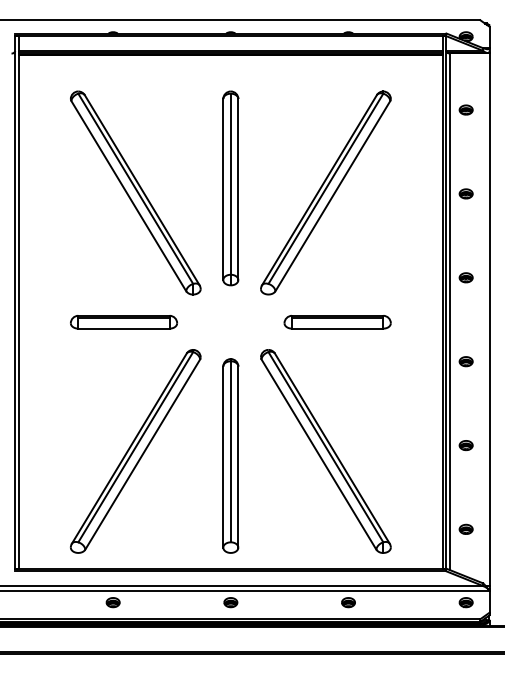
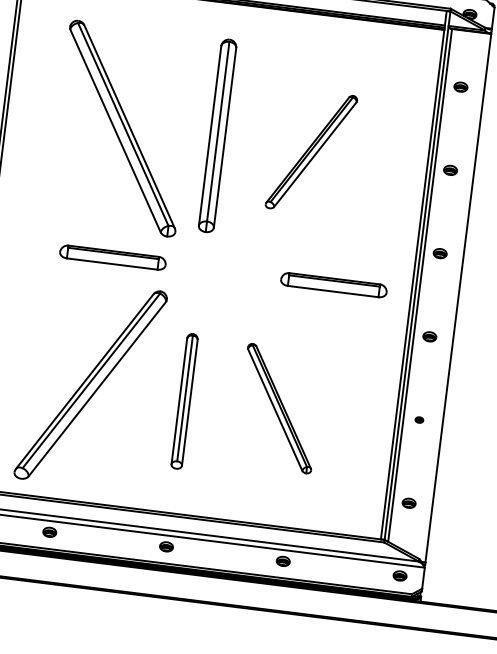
part: (325, 192) -> (311, 151), size x0.6
part: (123, 322) -> (112, 257), moved
part: (337, 322) -> (333, 285), moved
part: (465, 445) -> (418, 419), size x0.6
part: (325, 451) -> (279, 408), size x0.6
part: (230, 455) -> (184, 400), size x0.7

